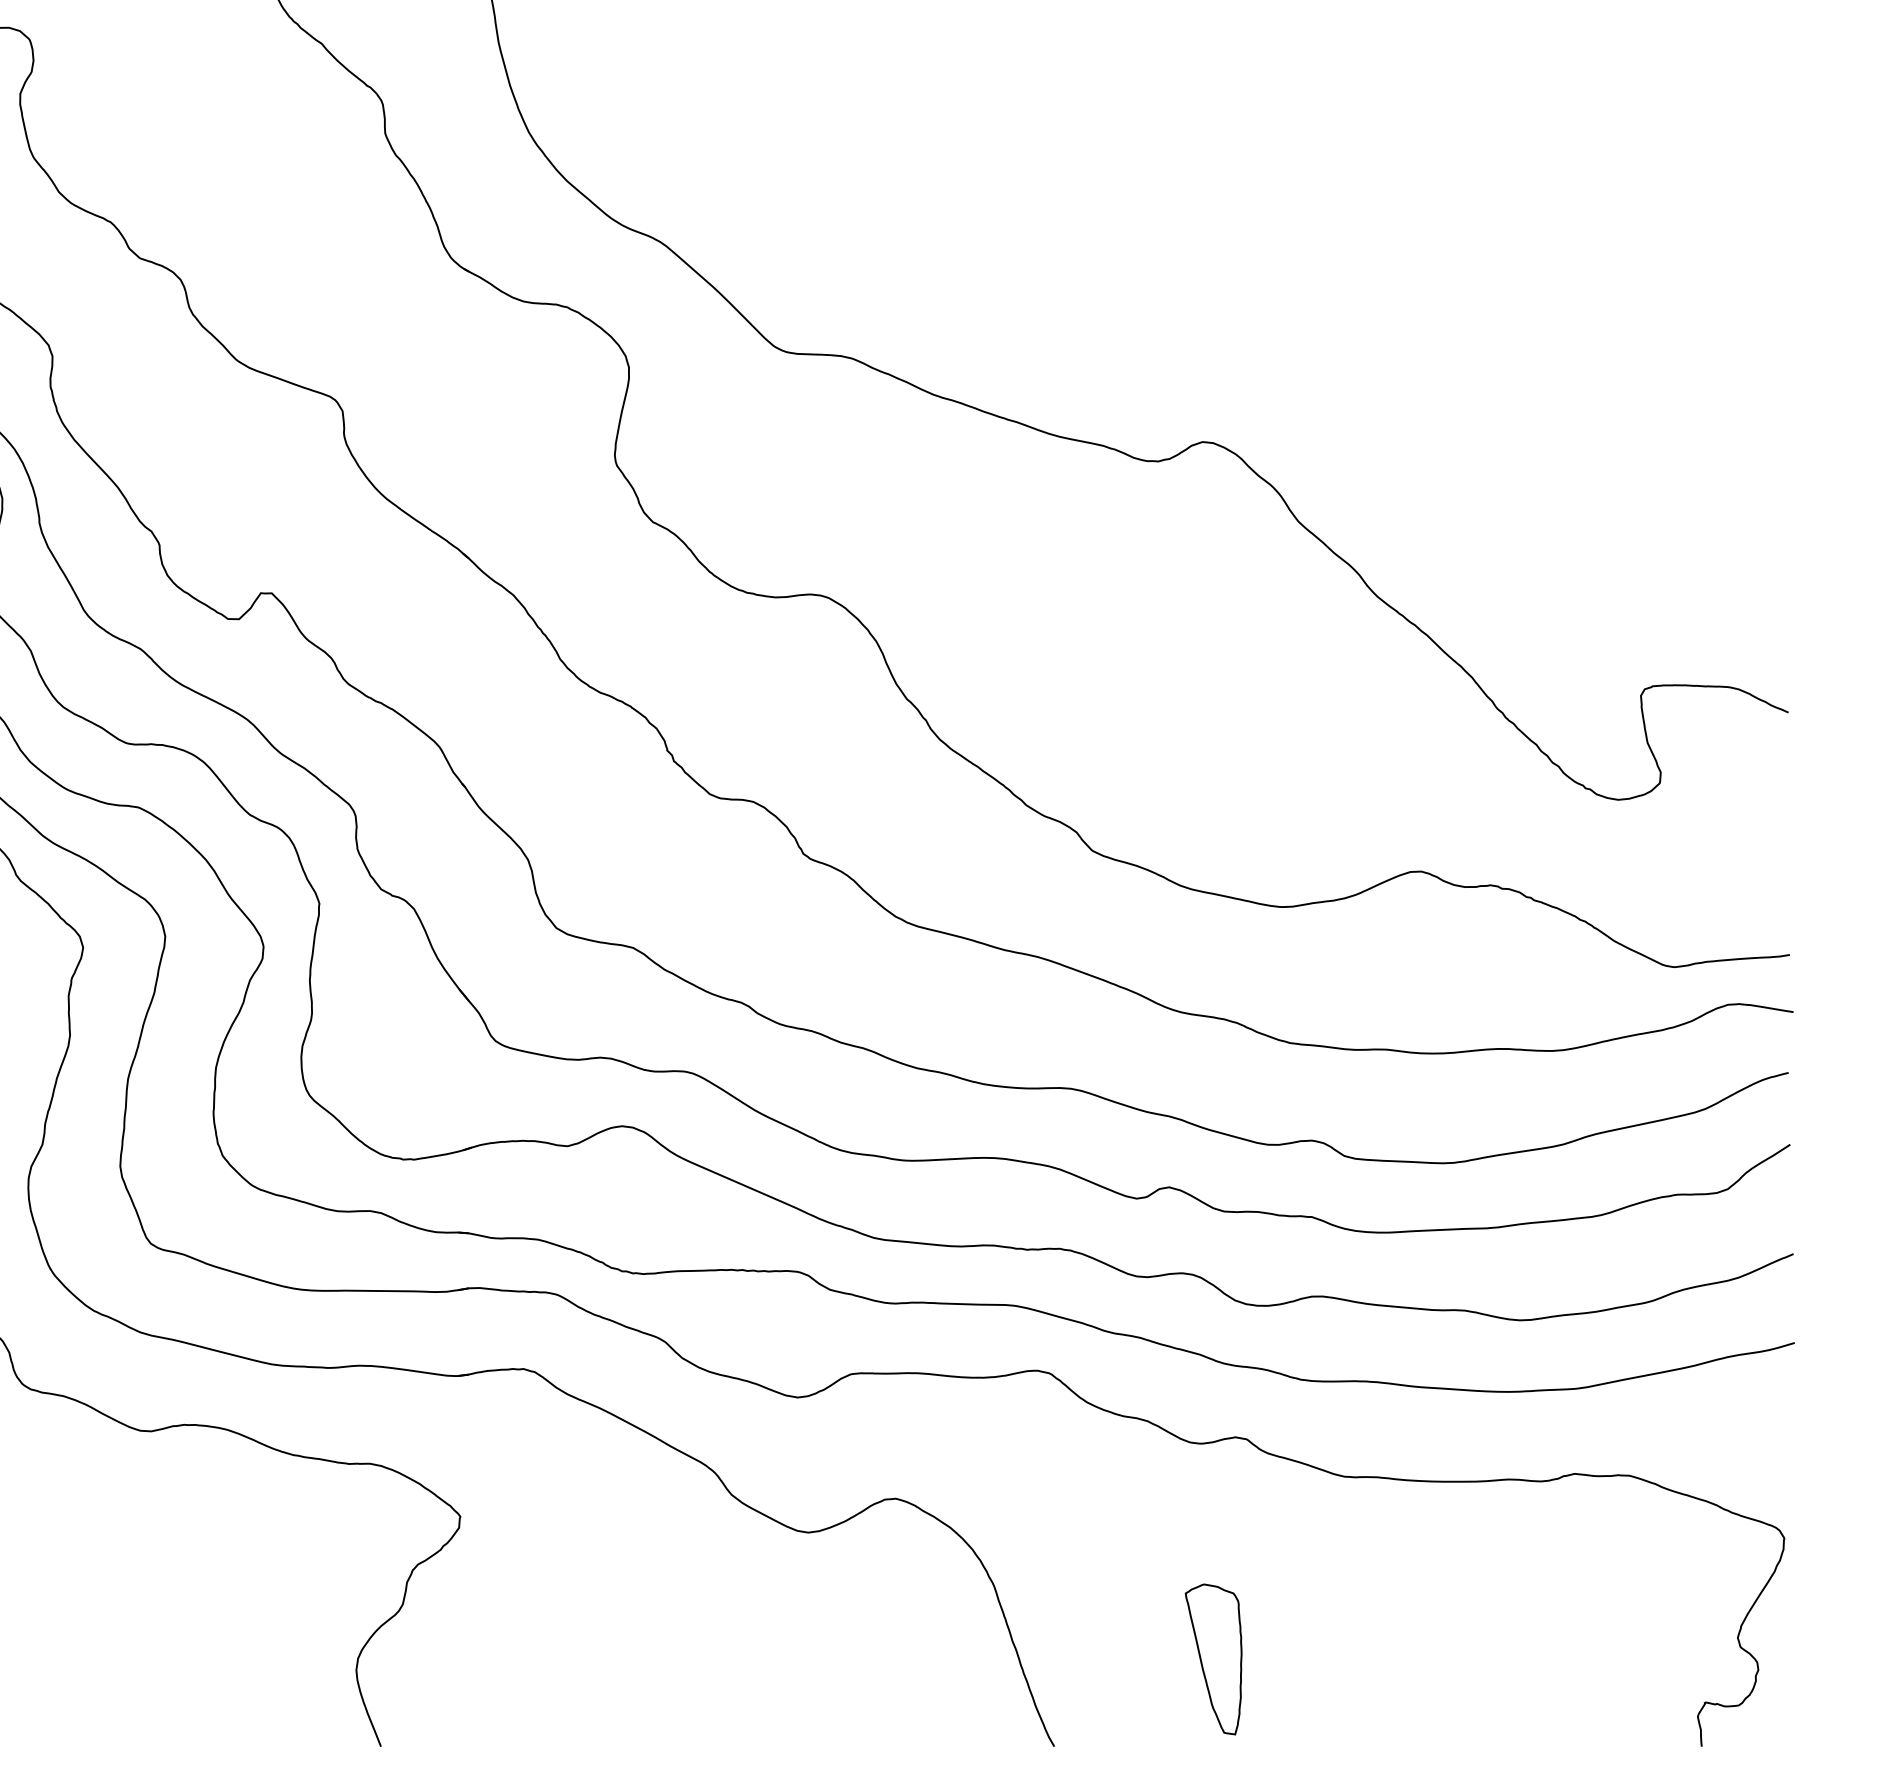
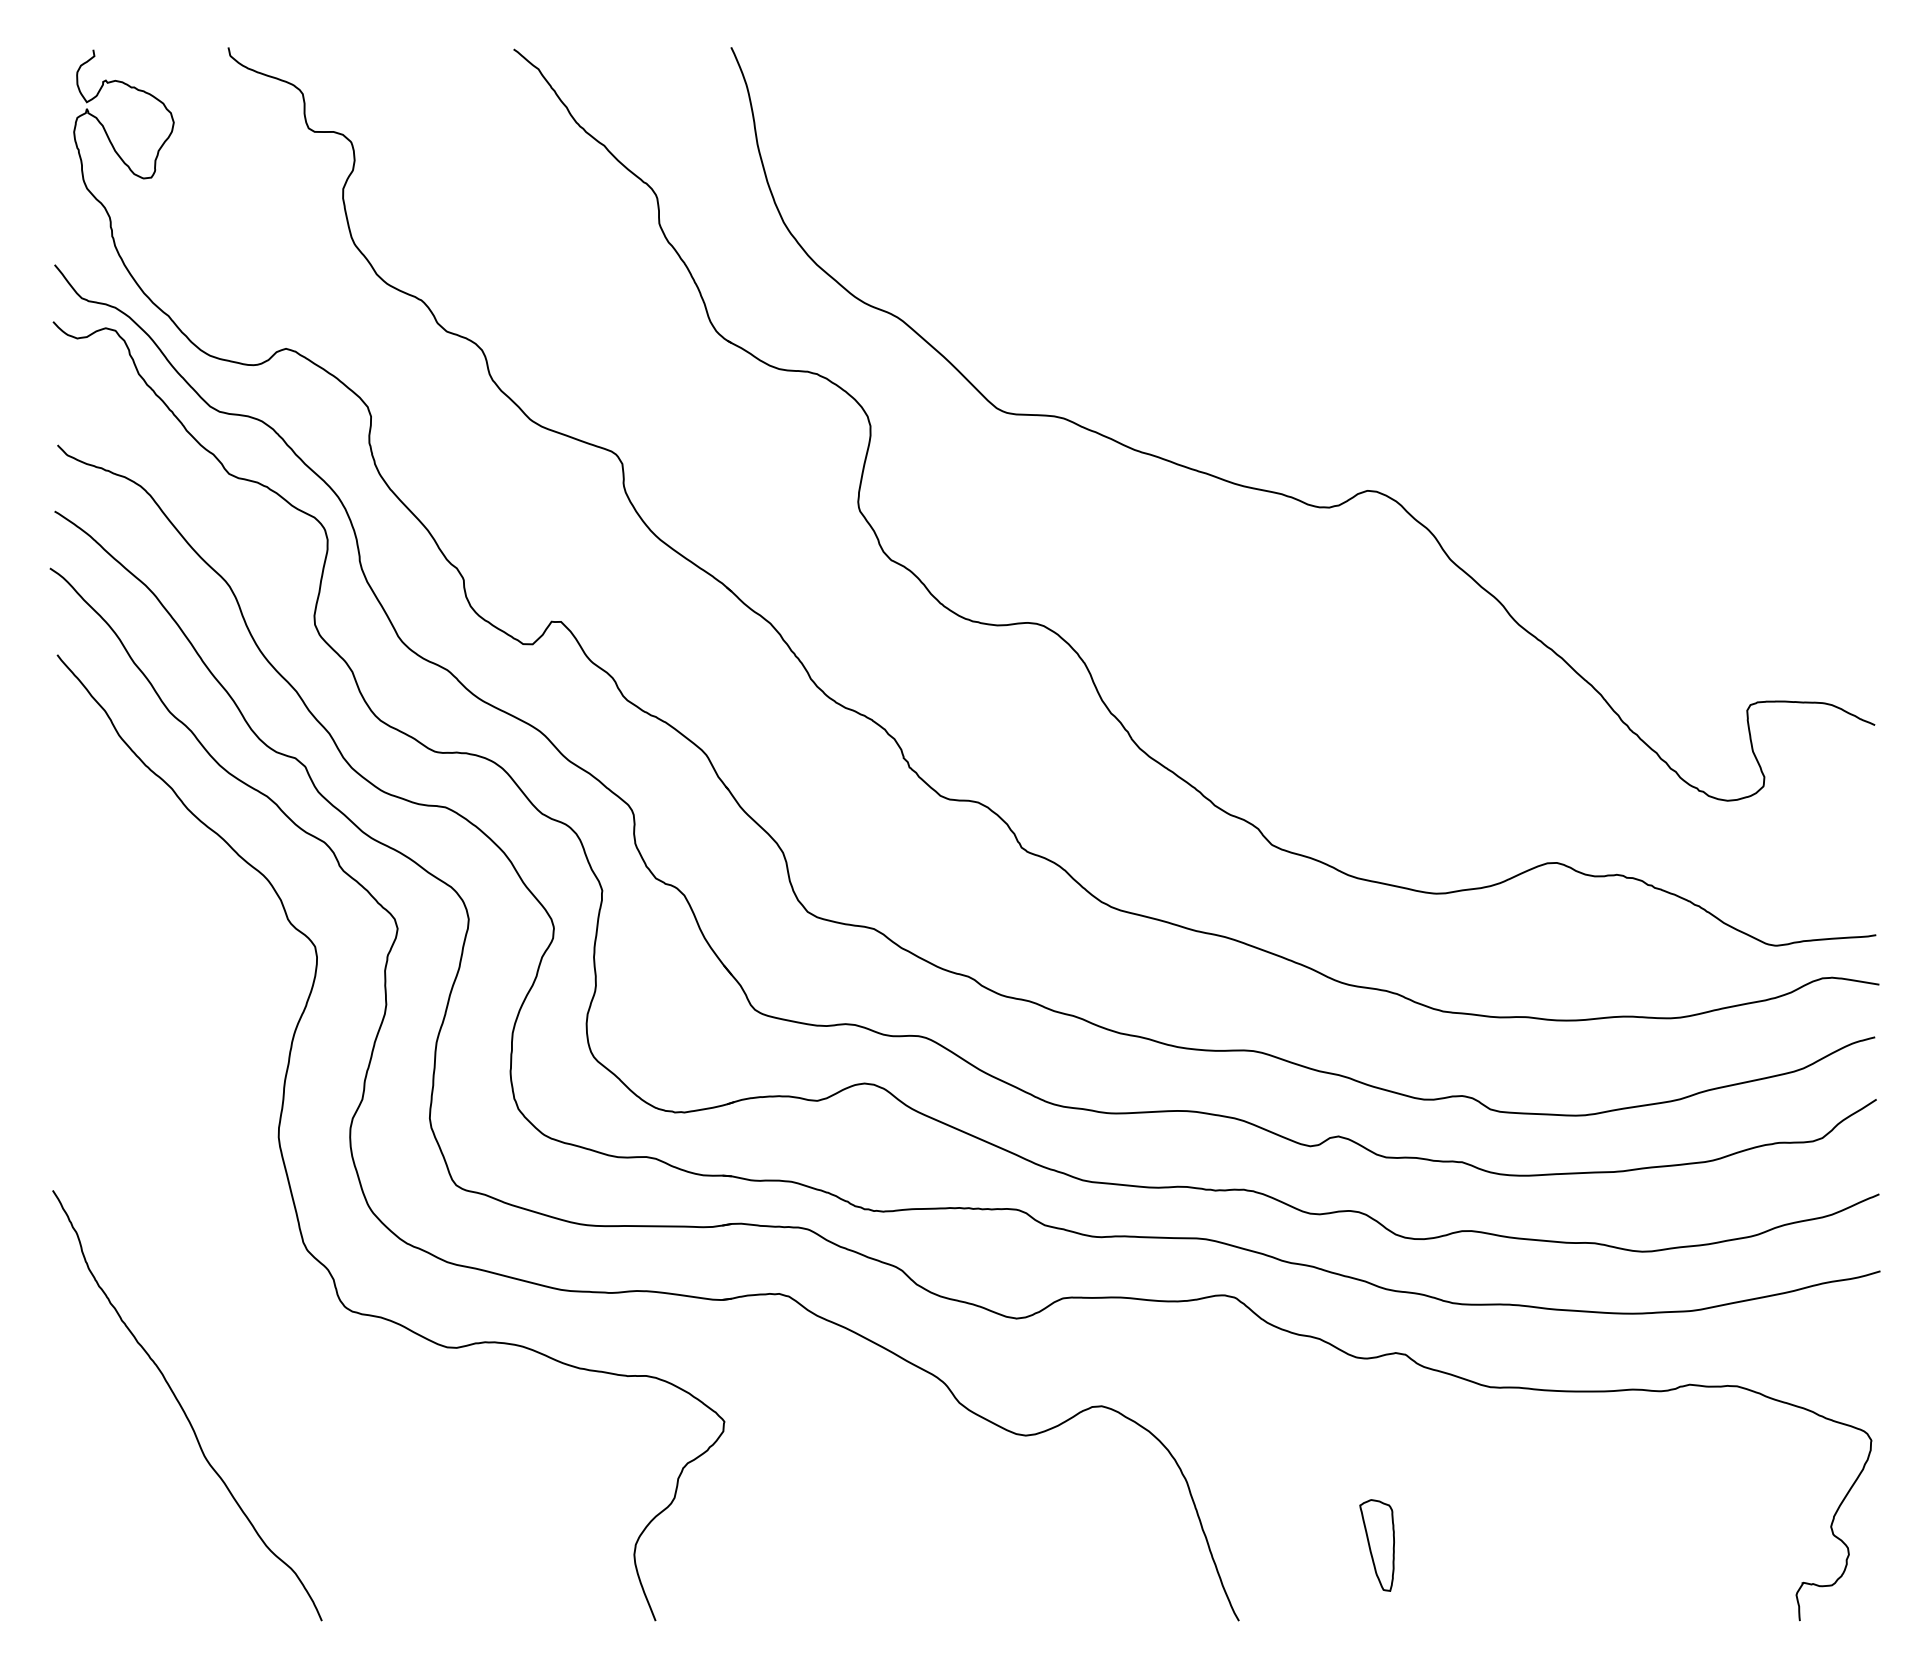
part: (1214, 1659) -> (1377, 1545), size x0.7

